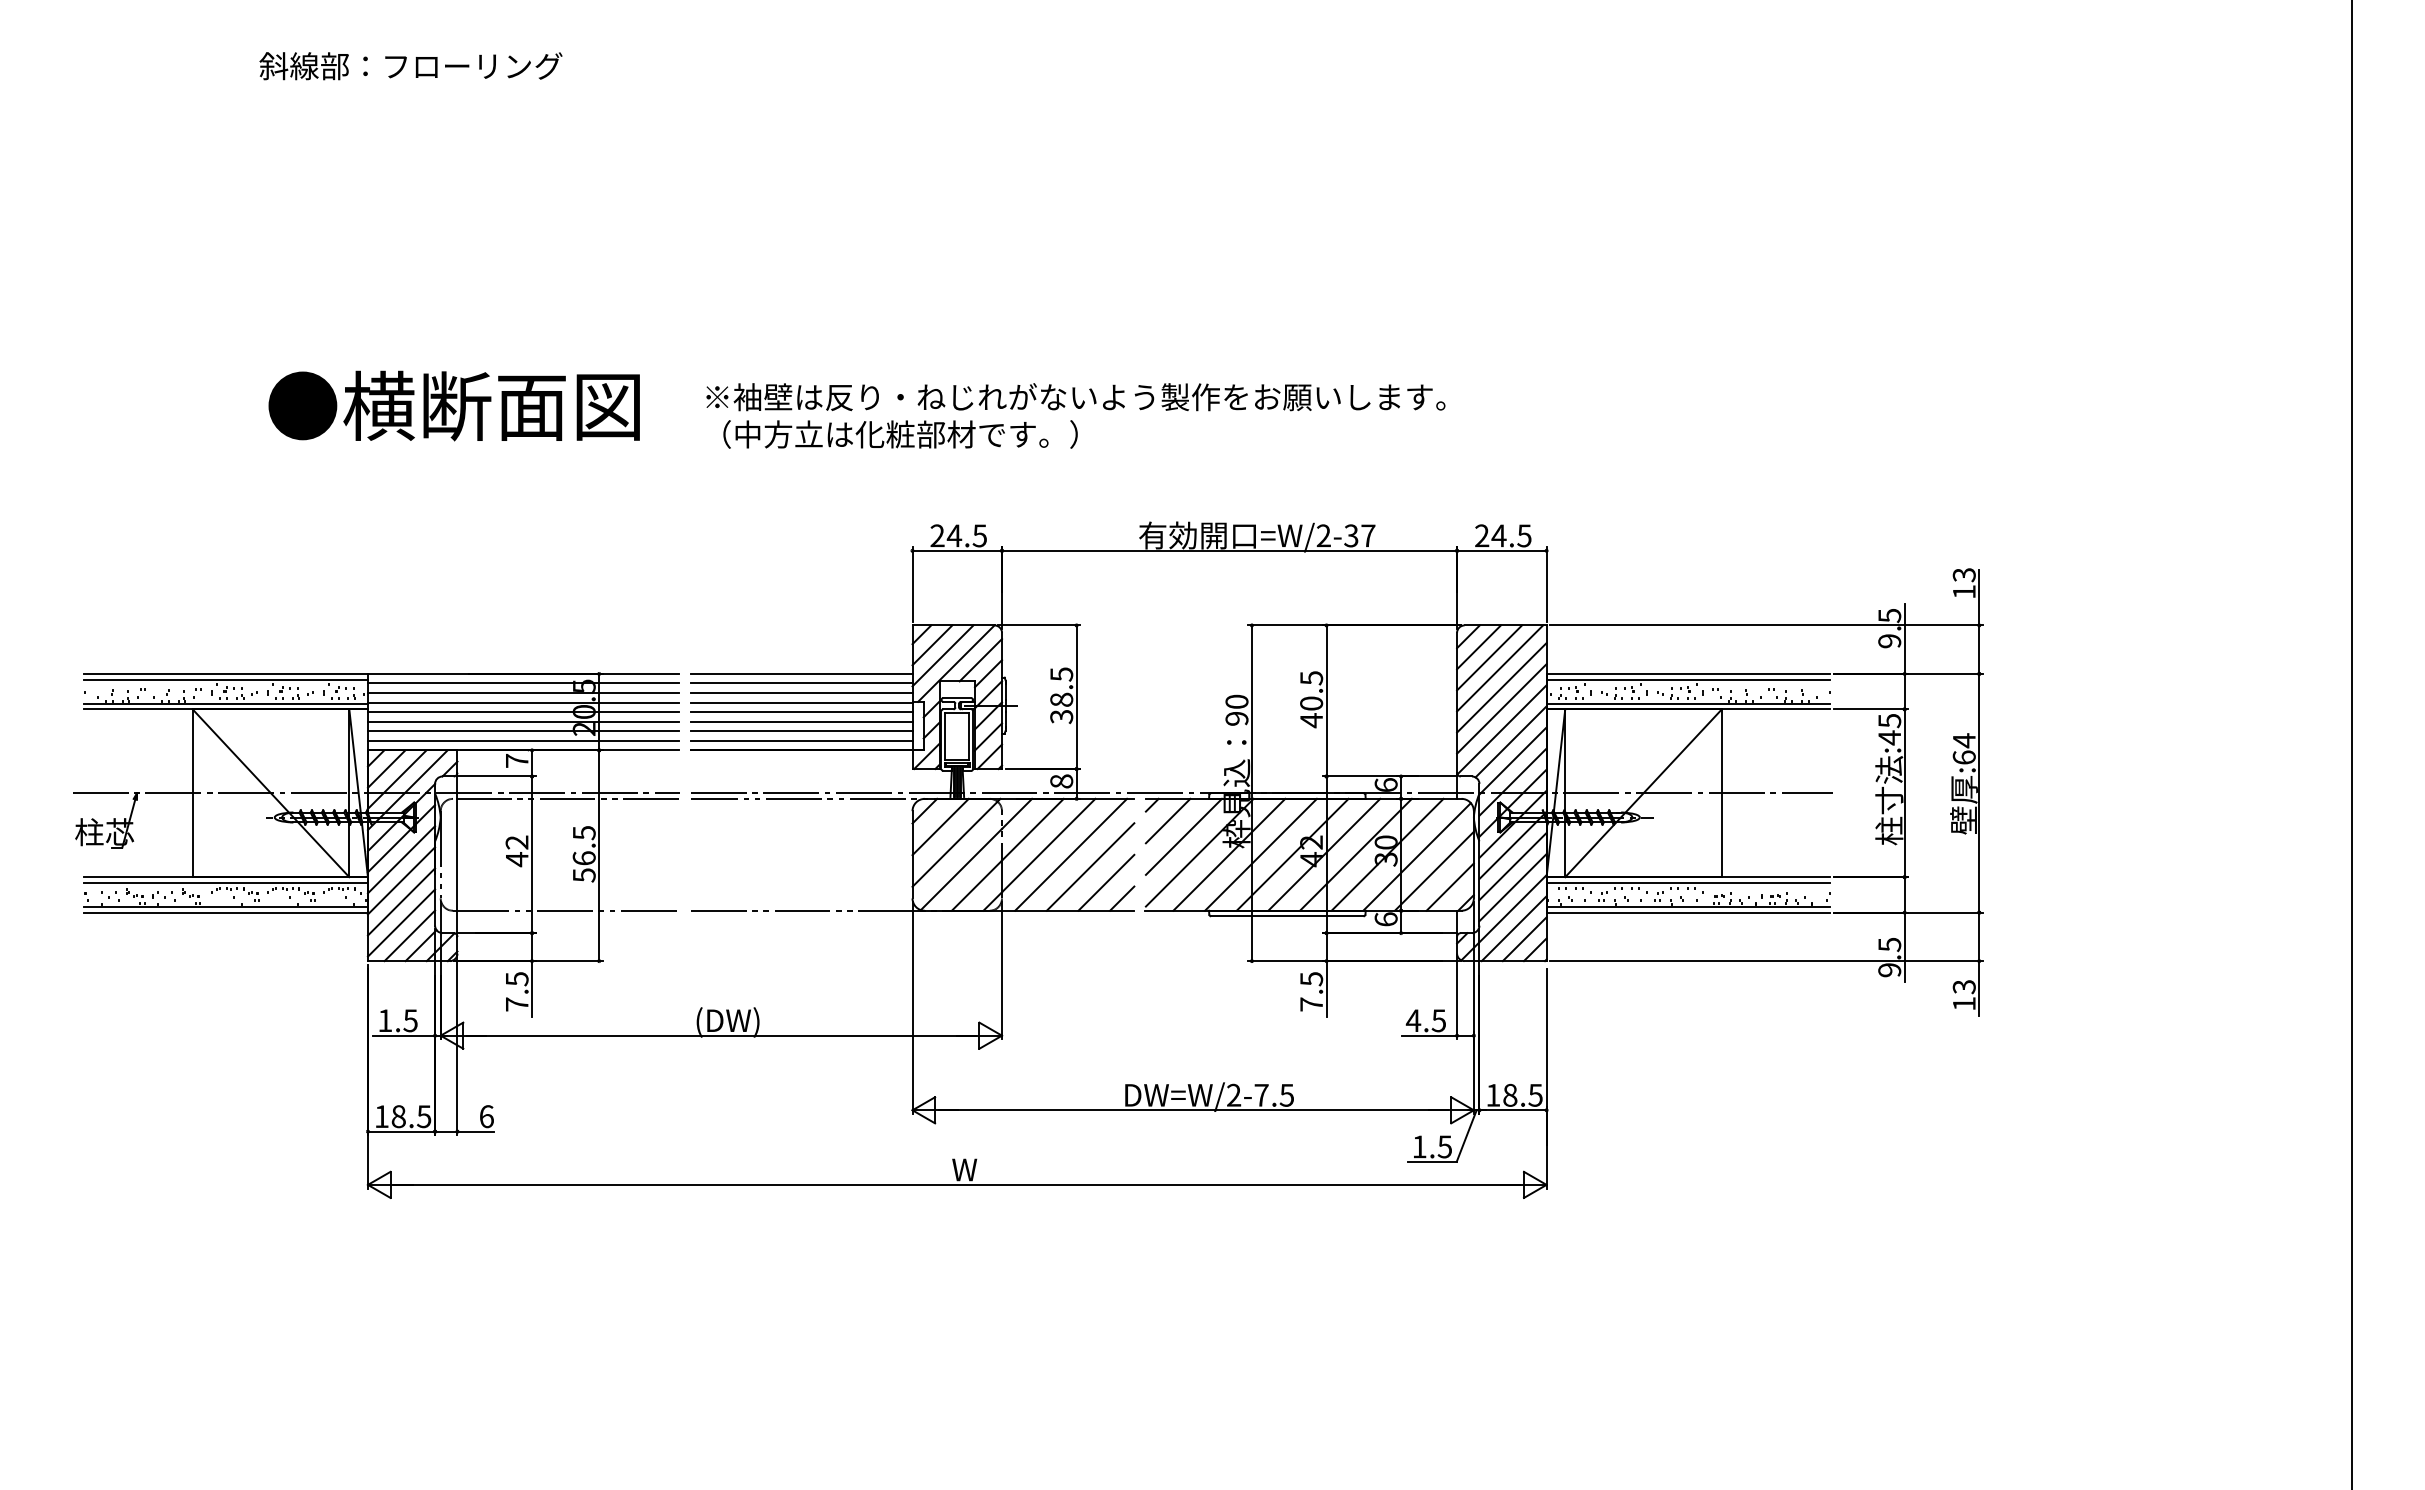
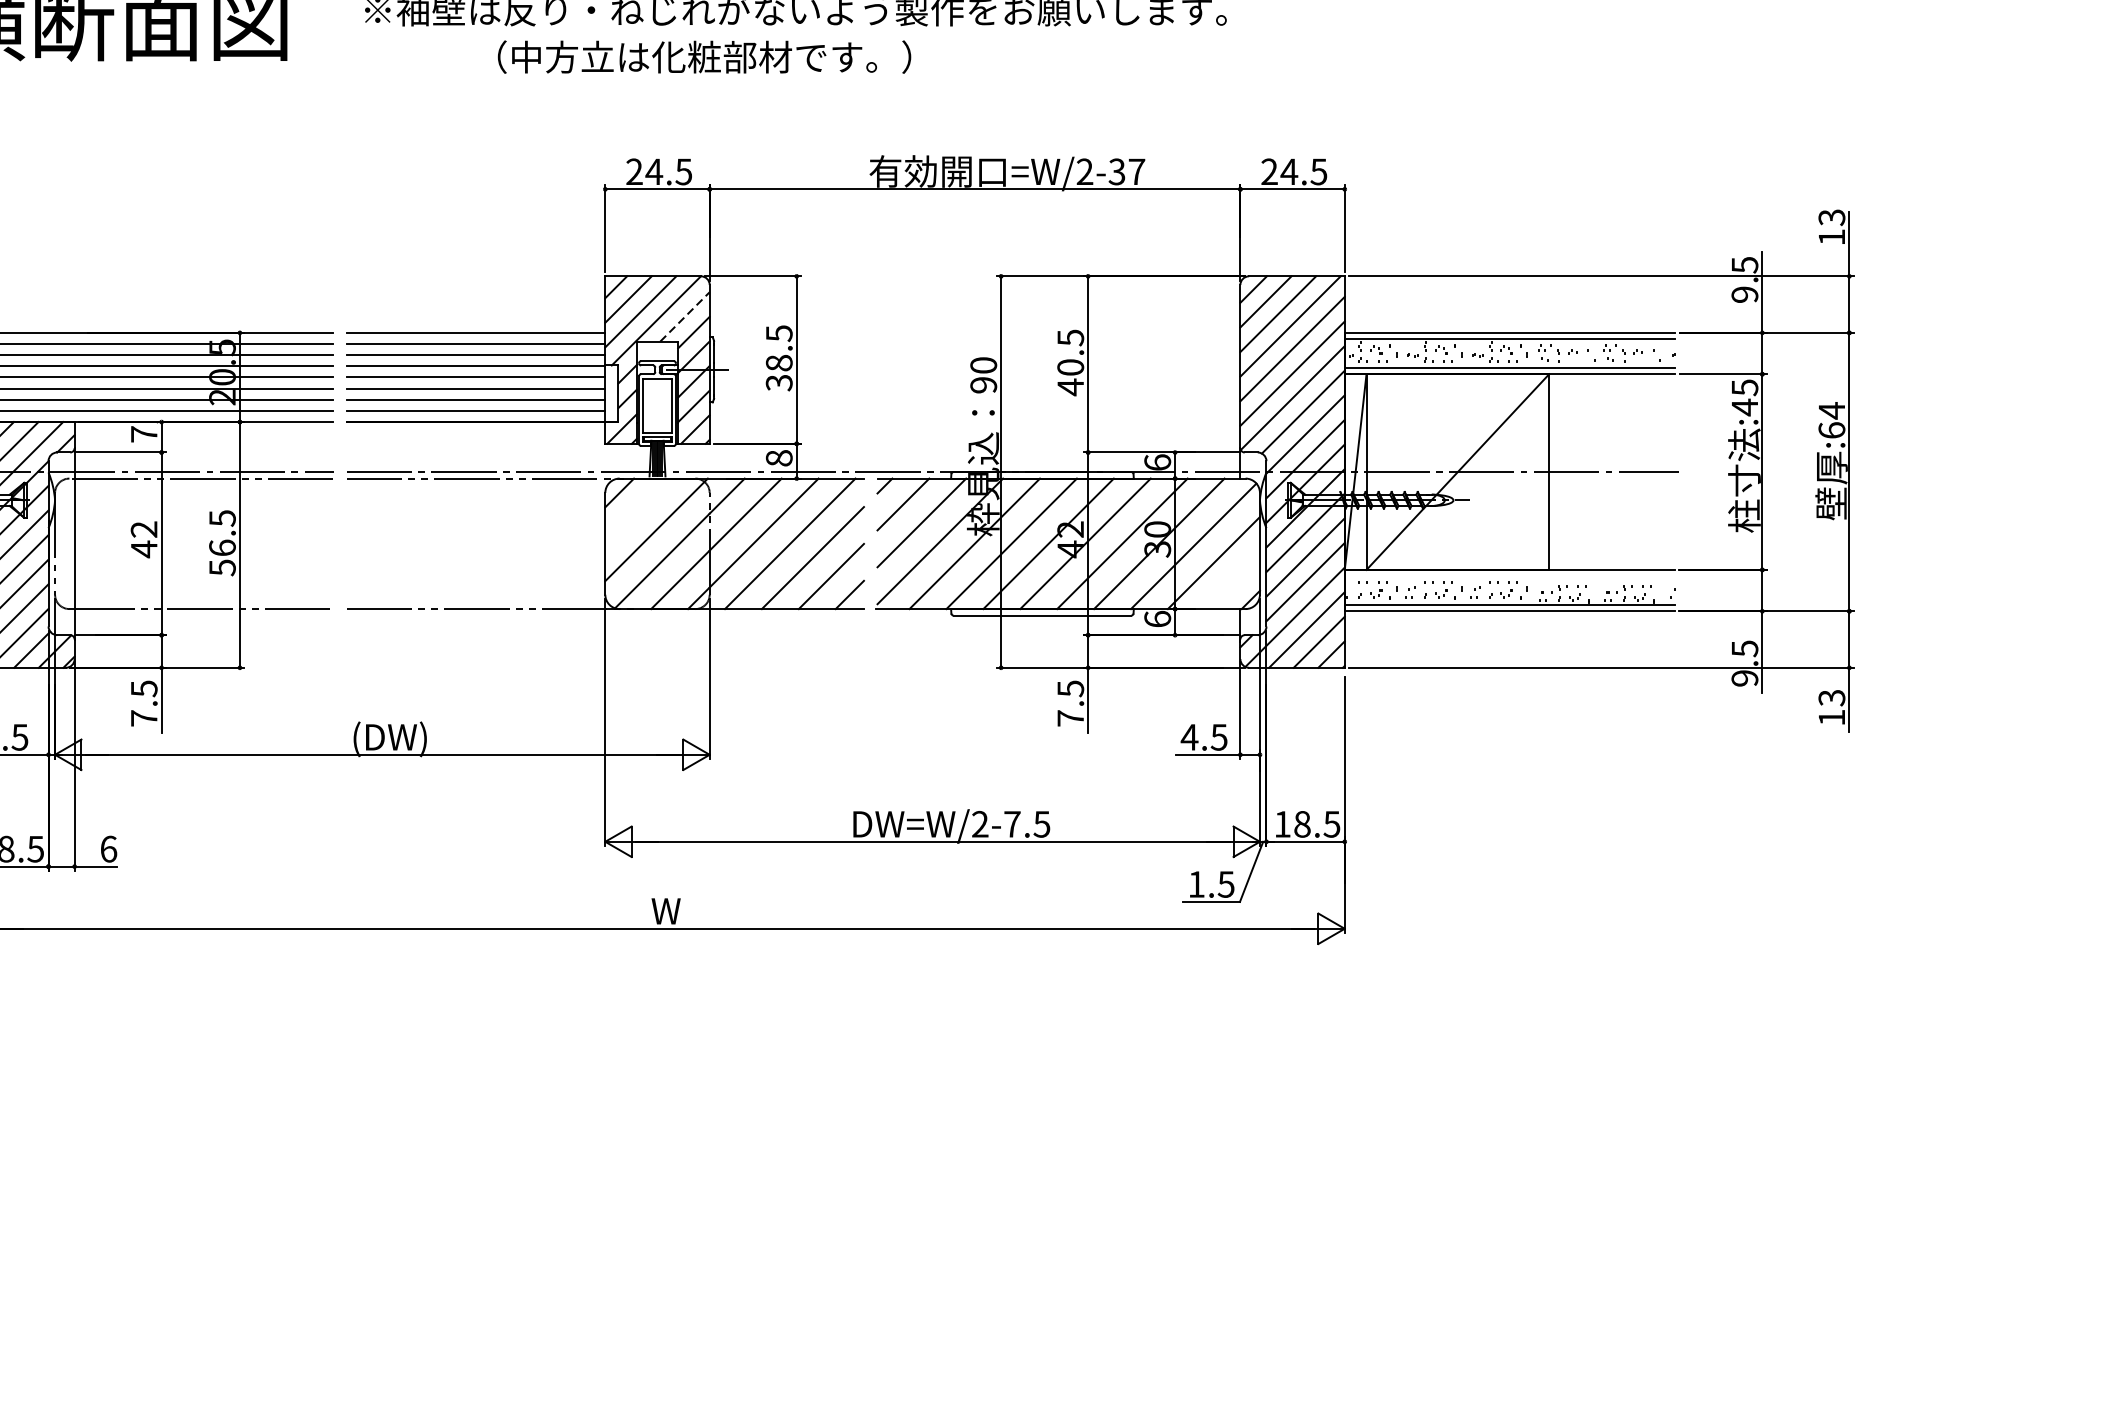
text: (900, 434) -> (704, 57), moved
line: (980, 660) -> (684, 317), solid -> dashed
line: (940, 826) -> (637, 510), removed
line: (1688, 882) -> (1510, 576), removed
line: (1449, 886) -> (1231, 580), removed

